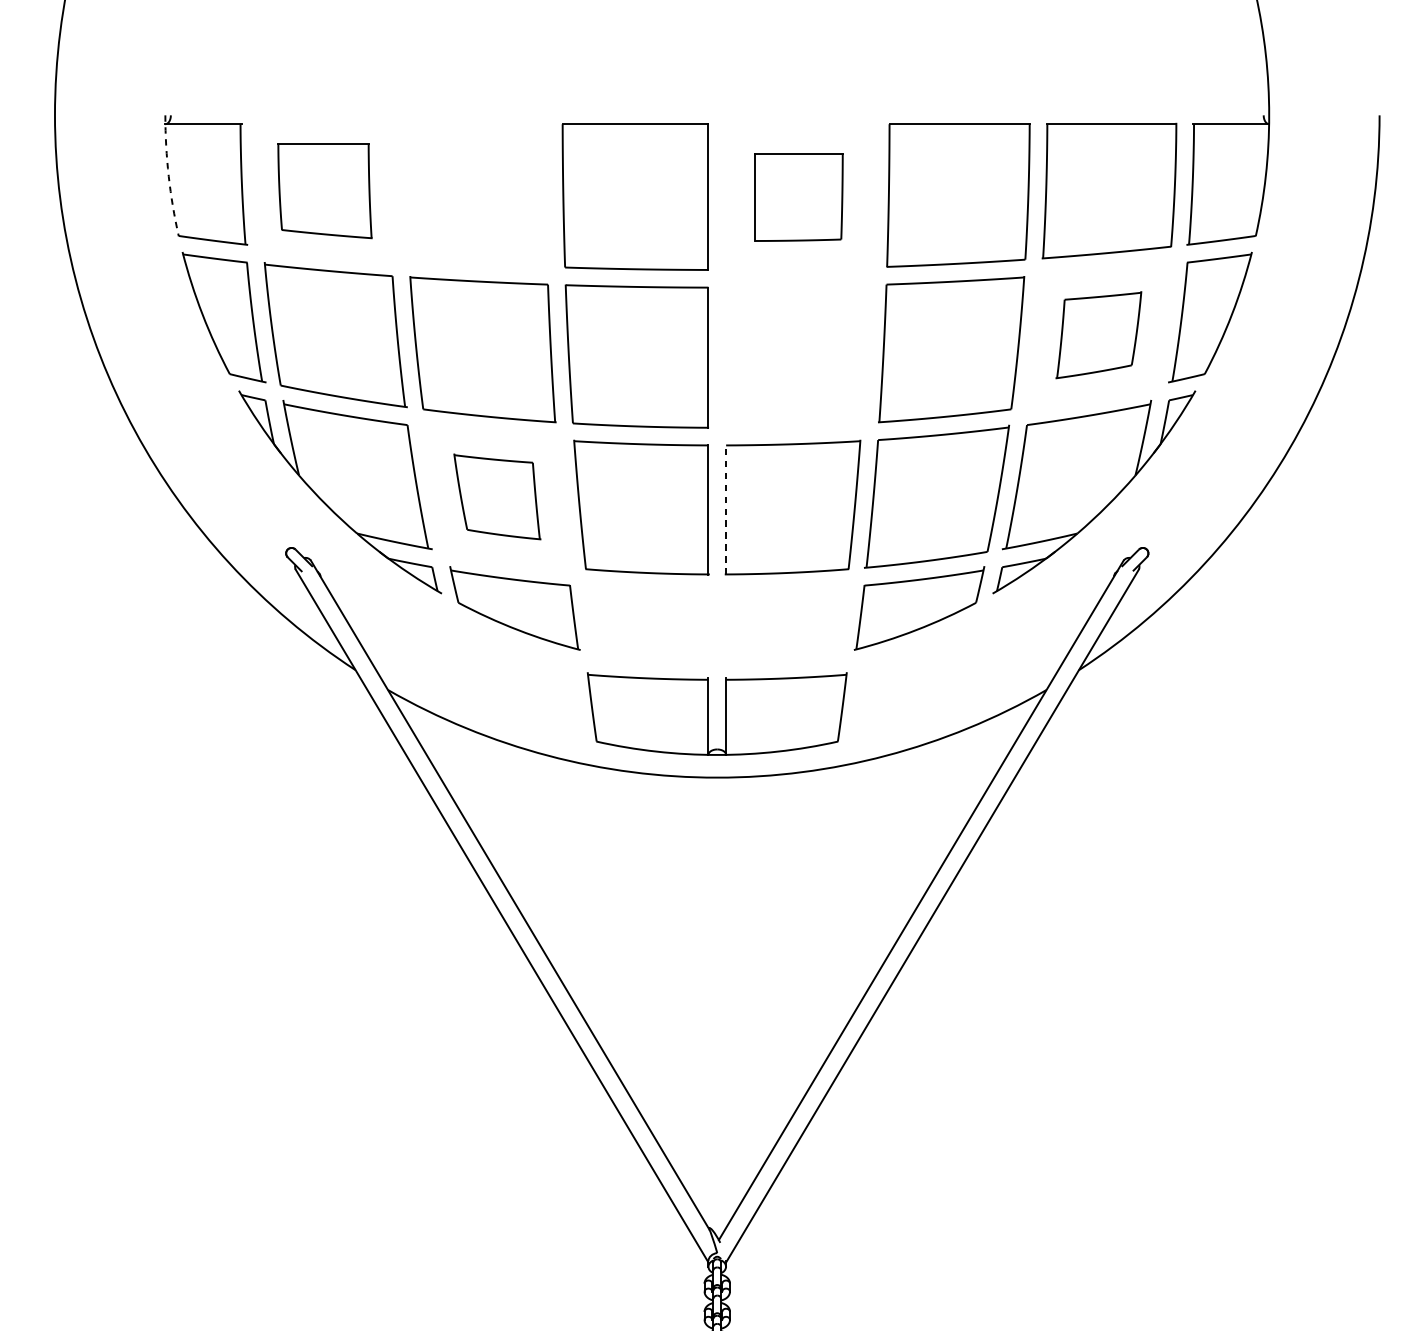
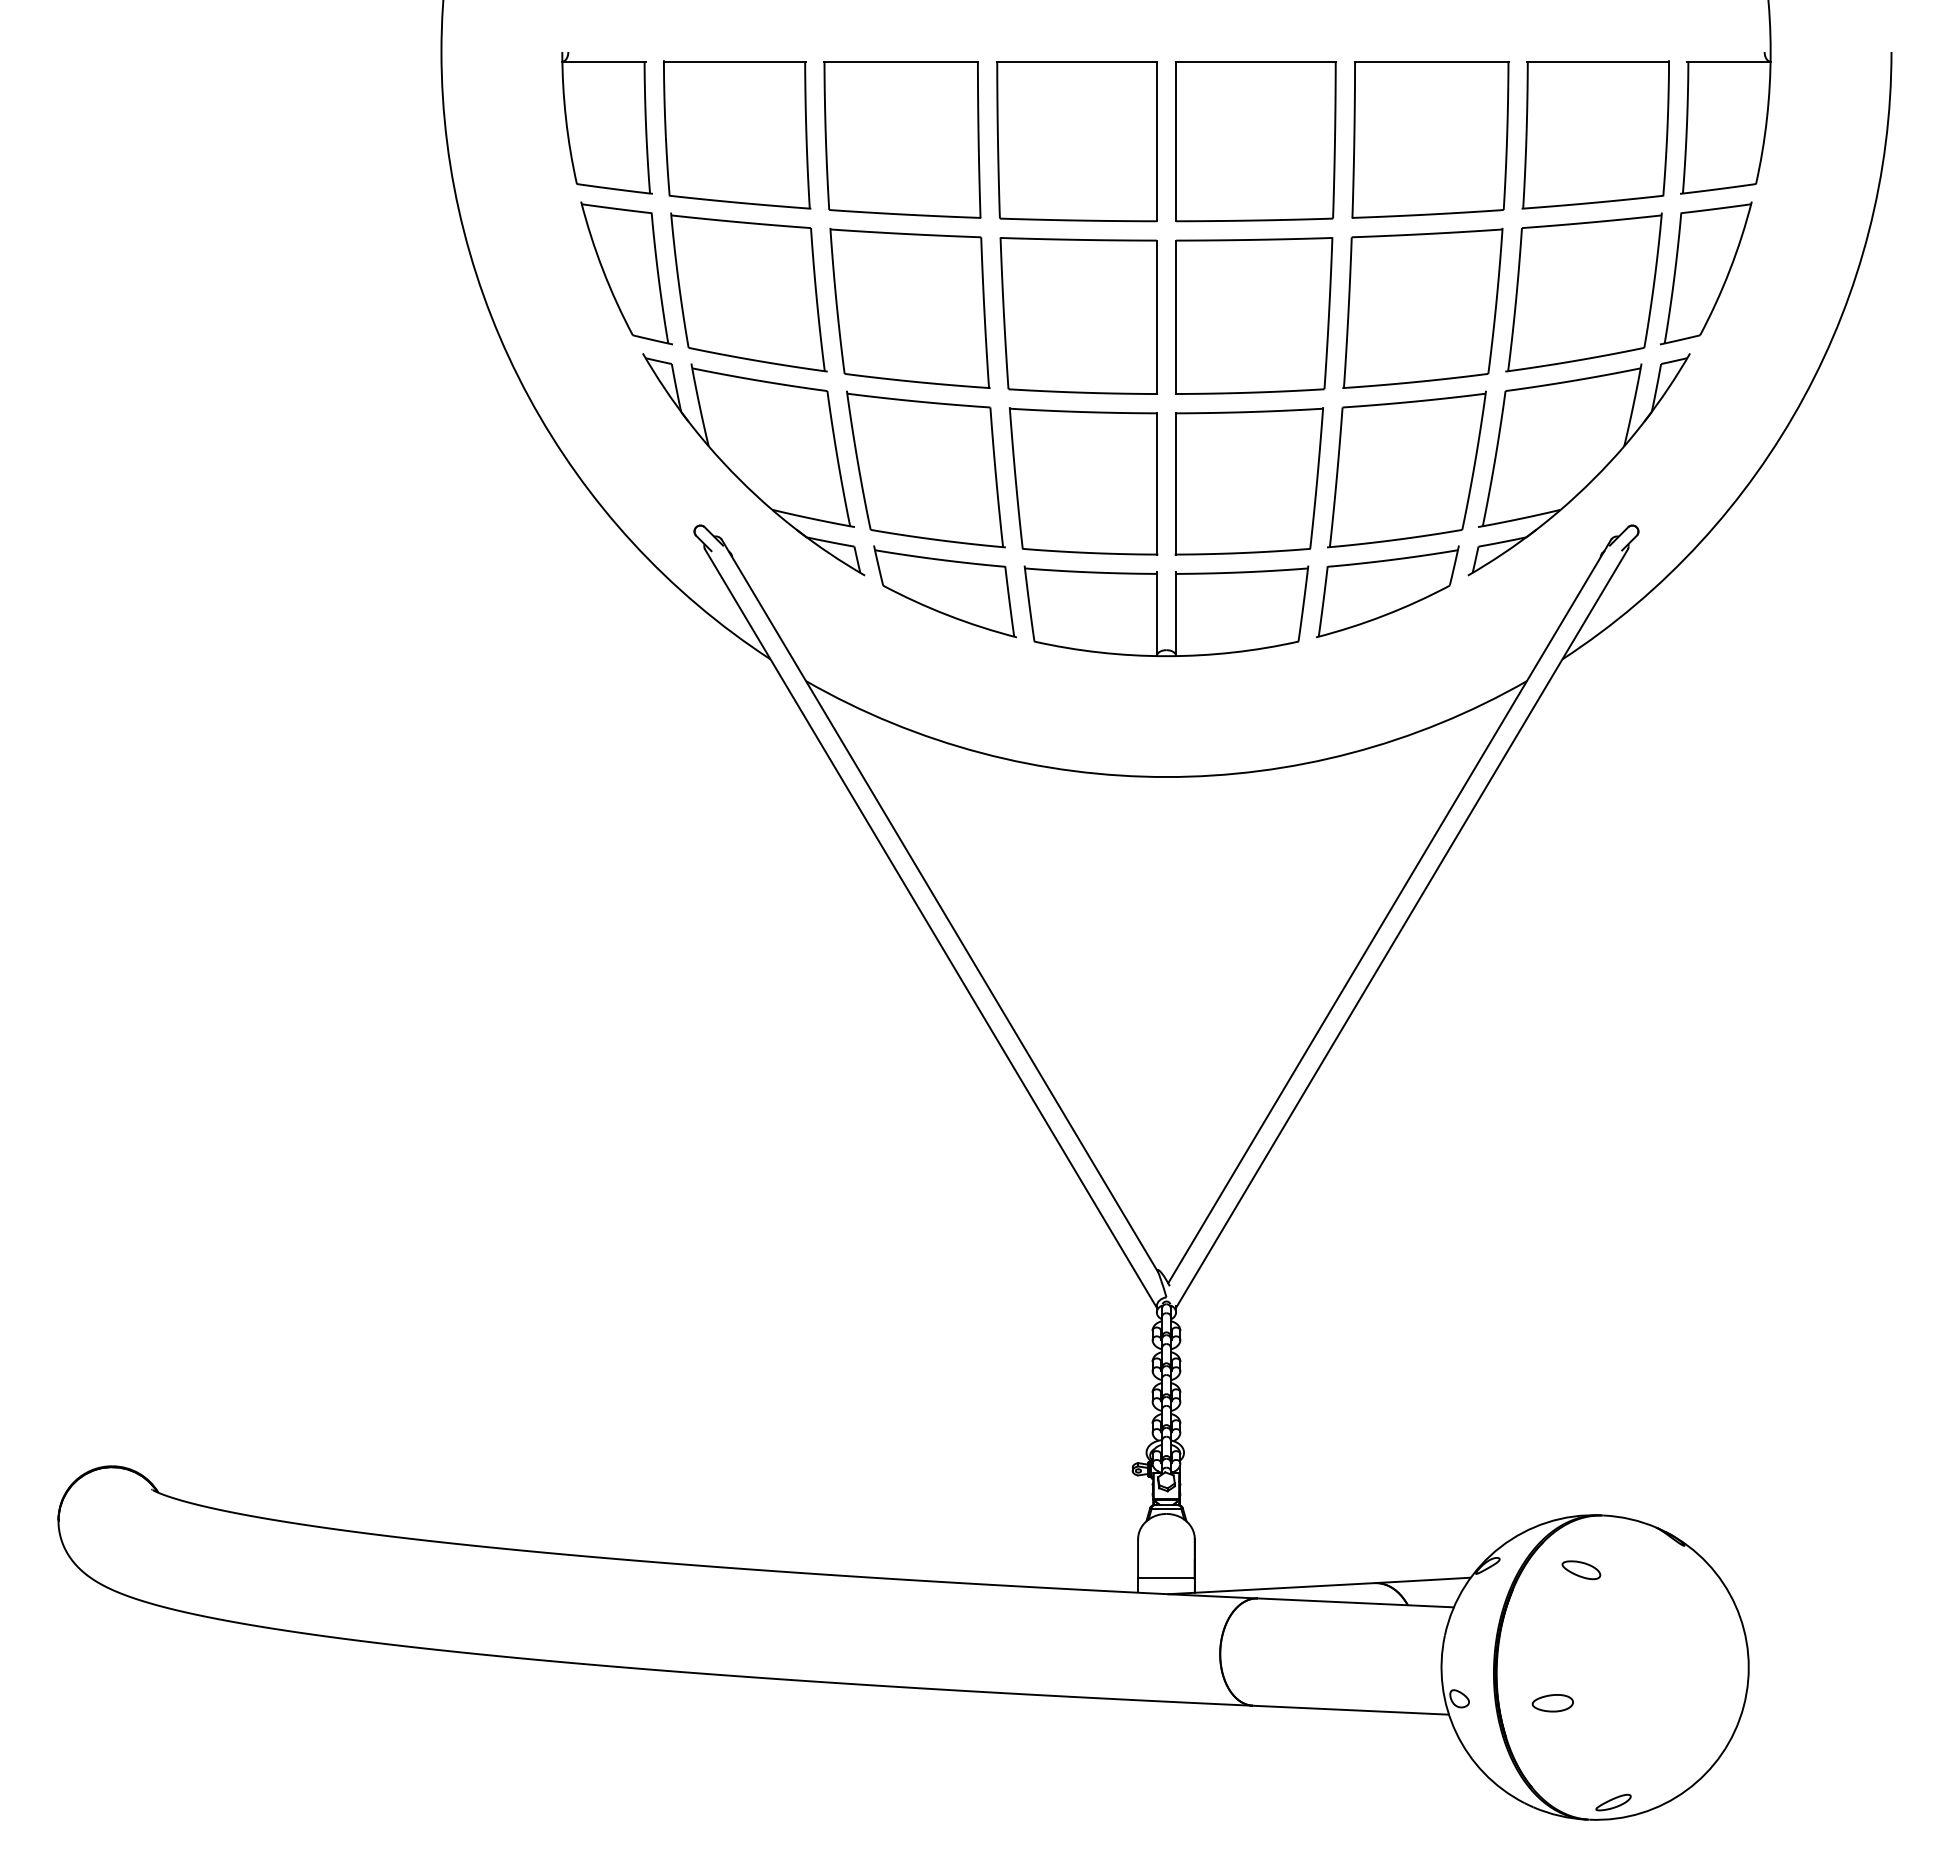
arc: (169, 176) -> (566, 118), dashed -> solid
part: (325, 190) -> (737, 134), size x1.43
part: (476, 195) -> (902, 139), added
part: (798, 197) -> (1255, 141), size x1.67
part: (1098, 335) -> (1583, 292), size x1.67
part: (797, 356) -> (1254, 315), added
part: (497, 496) -> (925, 469), size x1.67
line: (726, 509) -> (1176, 483), dashed -> solid
part: (709, 714) -> (1157, 611), moved

